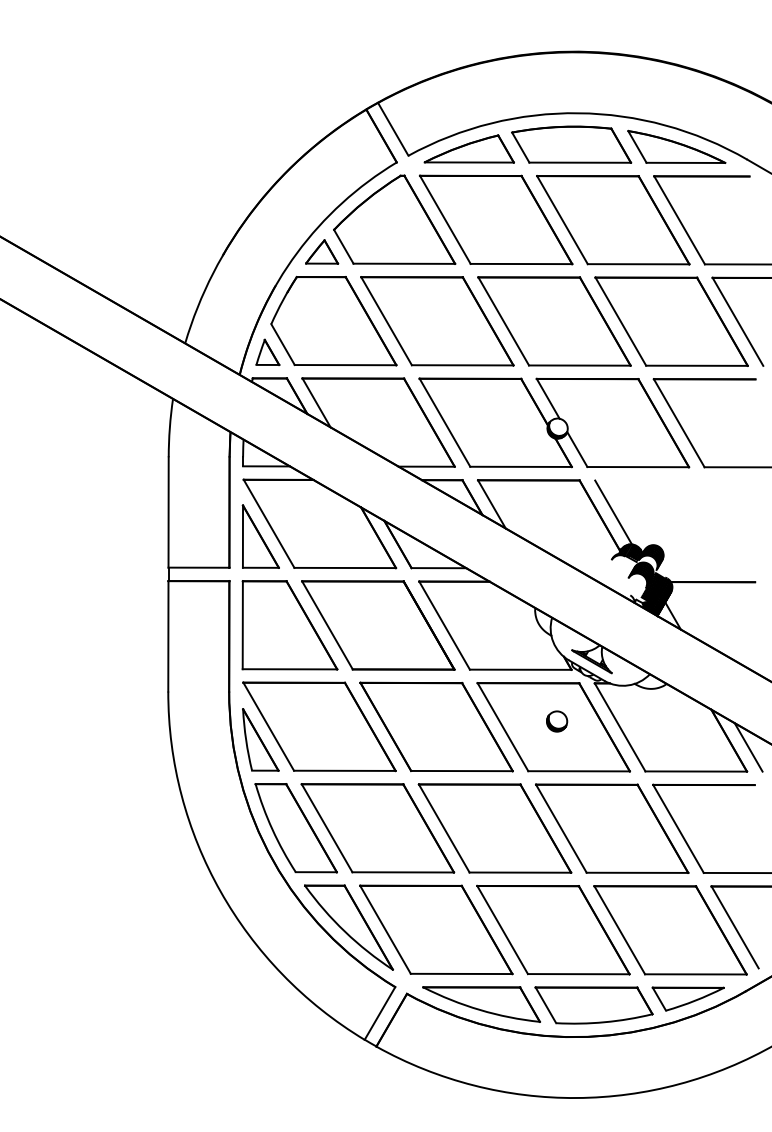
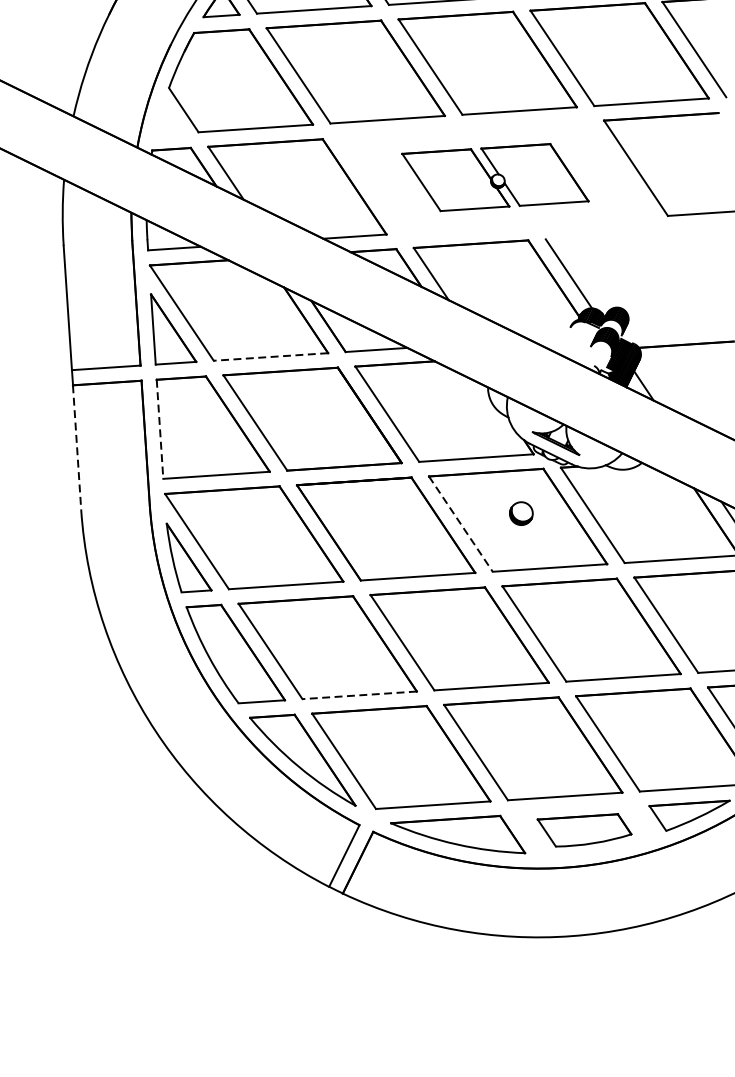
part: (267, 351) -> (166, 119), removed
part: (554, 422) -> (495, 177), size x0.6
line: (345, 567) -> (271, 356), solid -> dashed
line: (242, 625) -> (159, 429), solid -> dashed
line: (168, 636) -> (77, 447), solid -> dashed
line: (503, 727) -> (461, 524), solid -> dashed
line: (403, 872) -> (359, 695), solid -> dashed
part: (593, 1005) -> (584, 830), size x0.7

